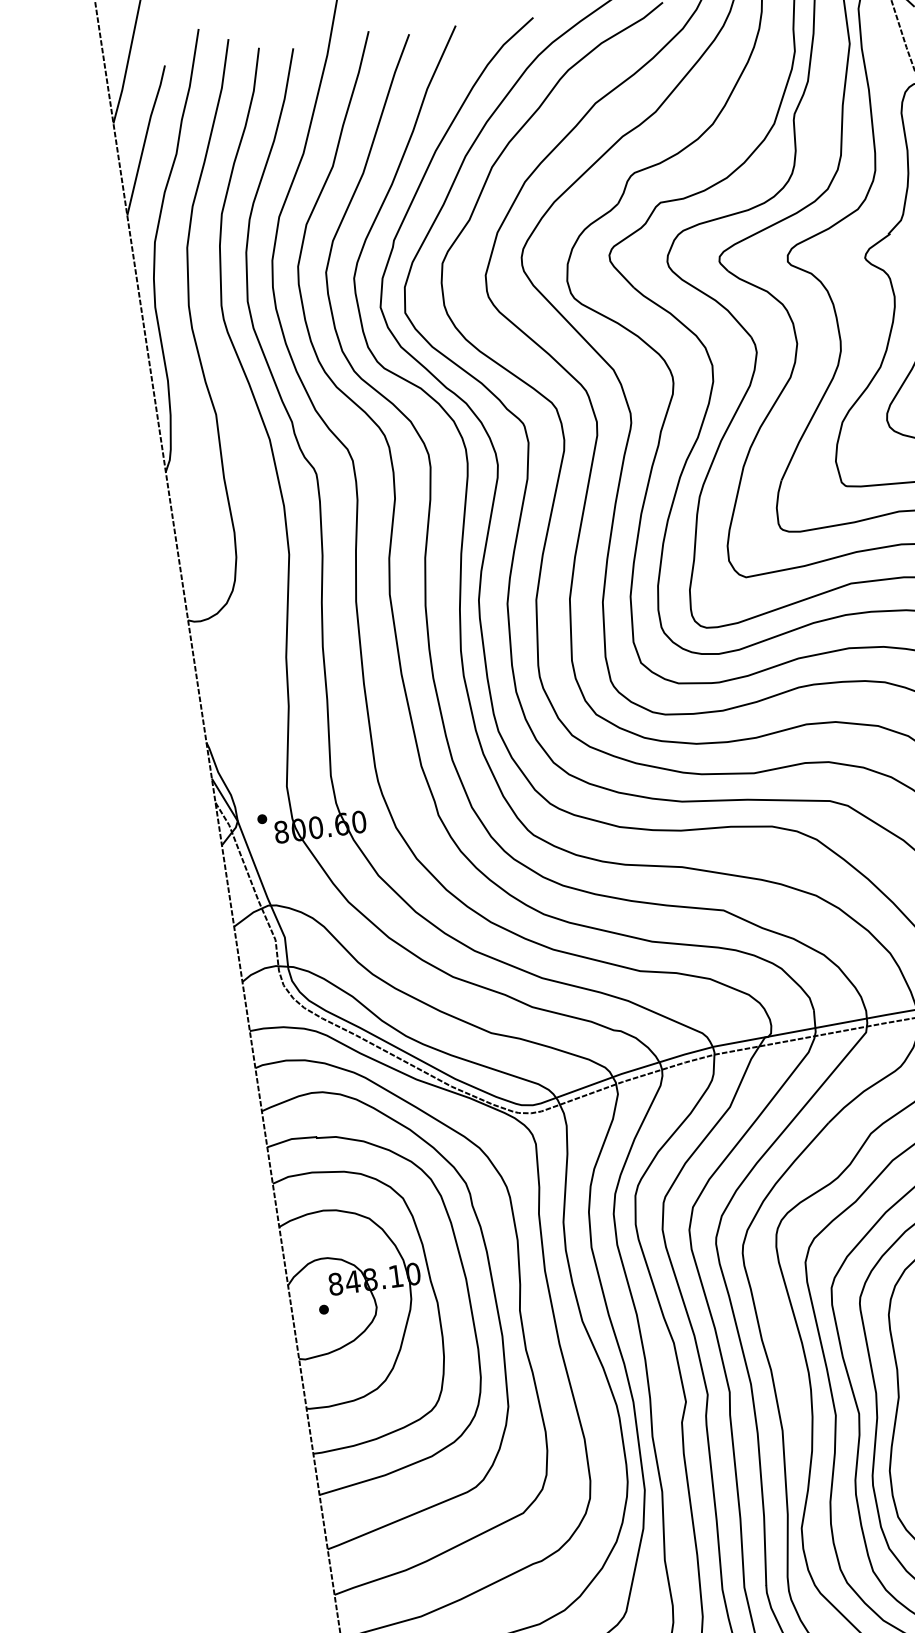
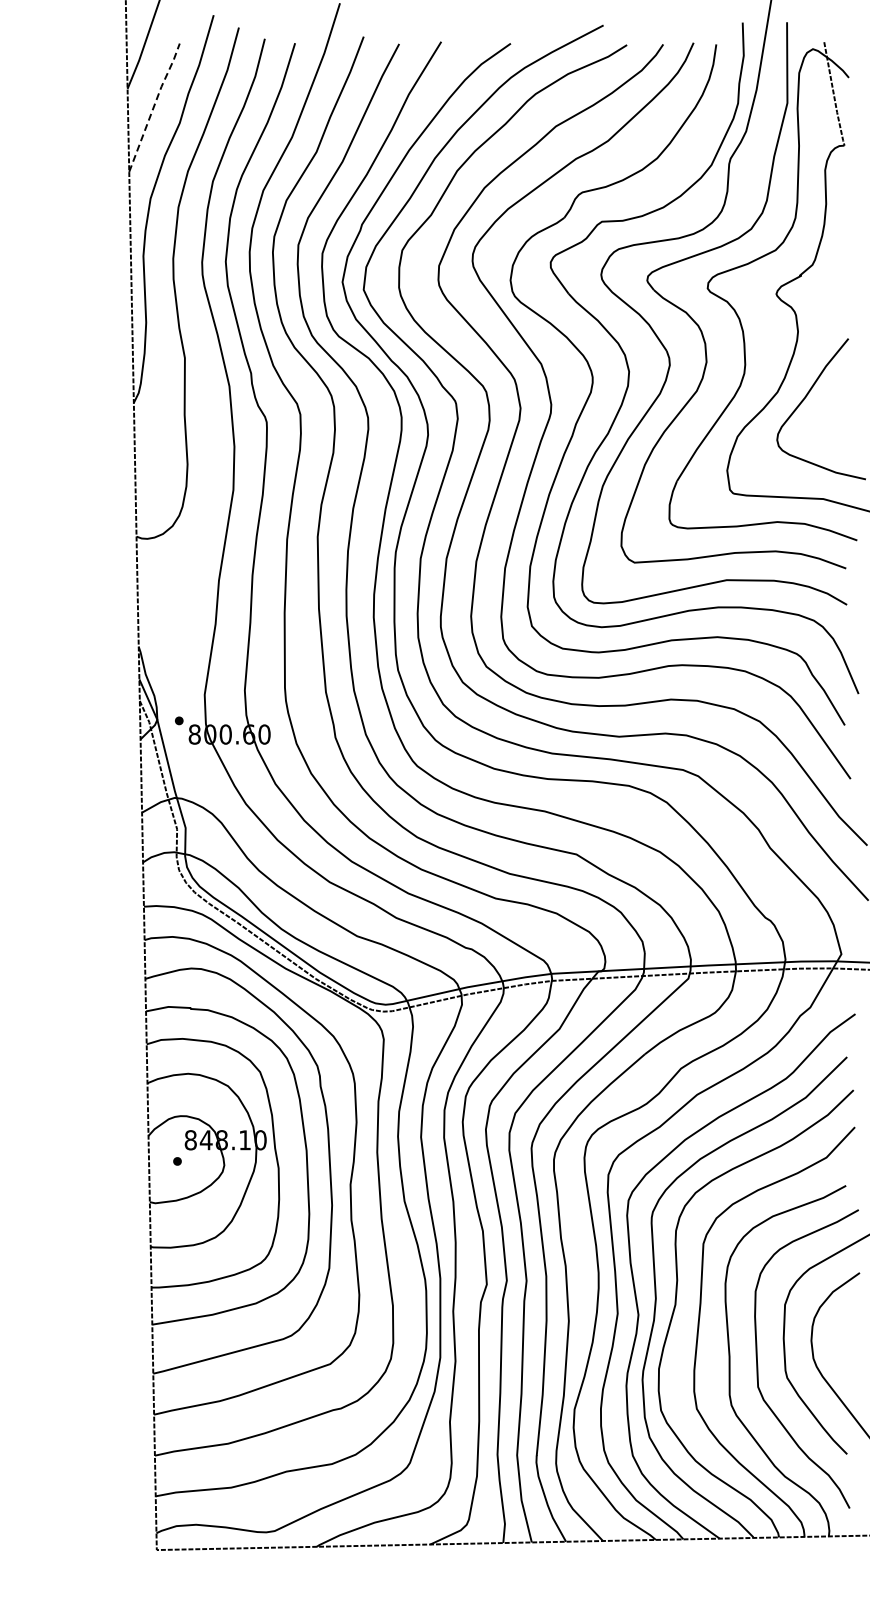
line: (145, 138) -> (154, 105), solid -> dashed

